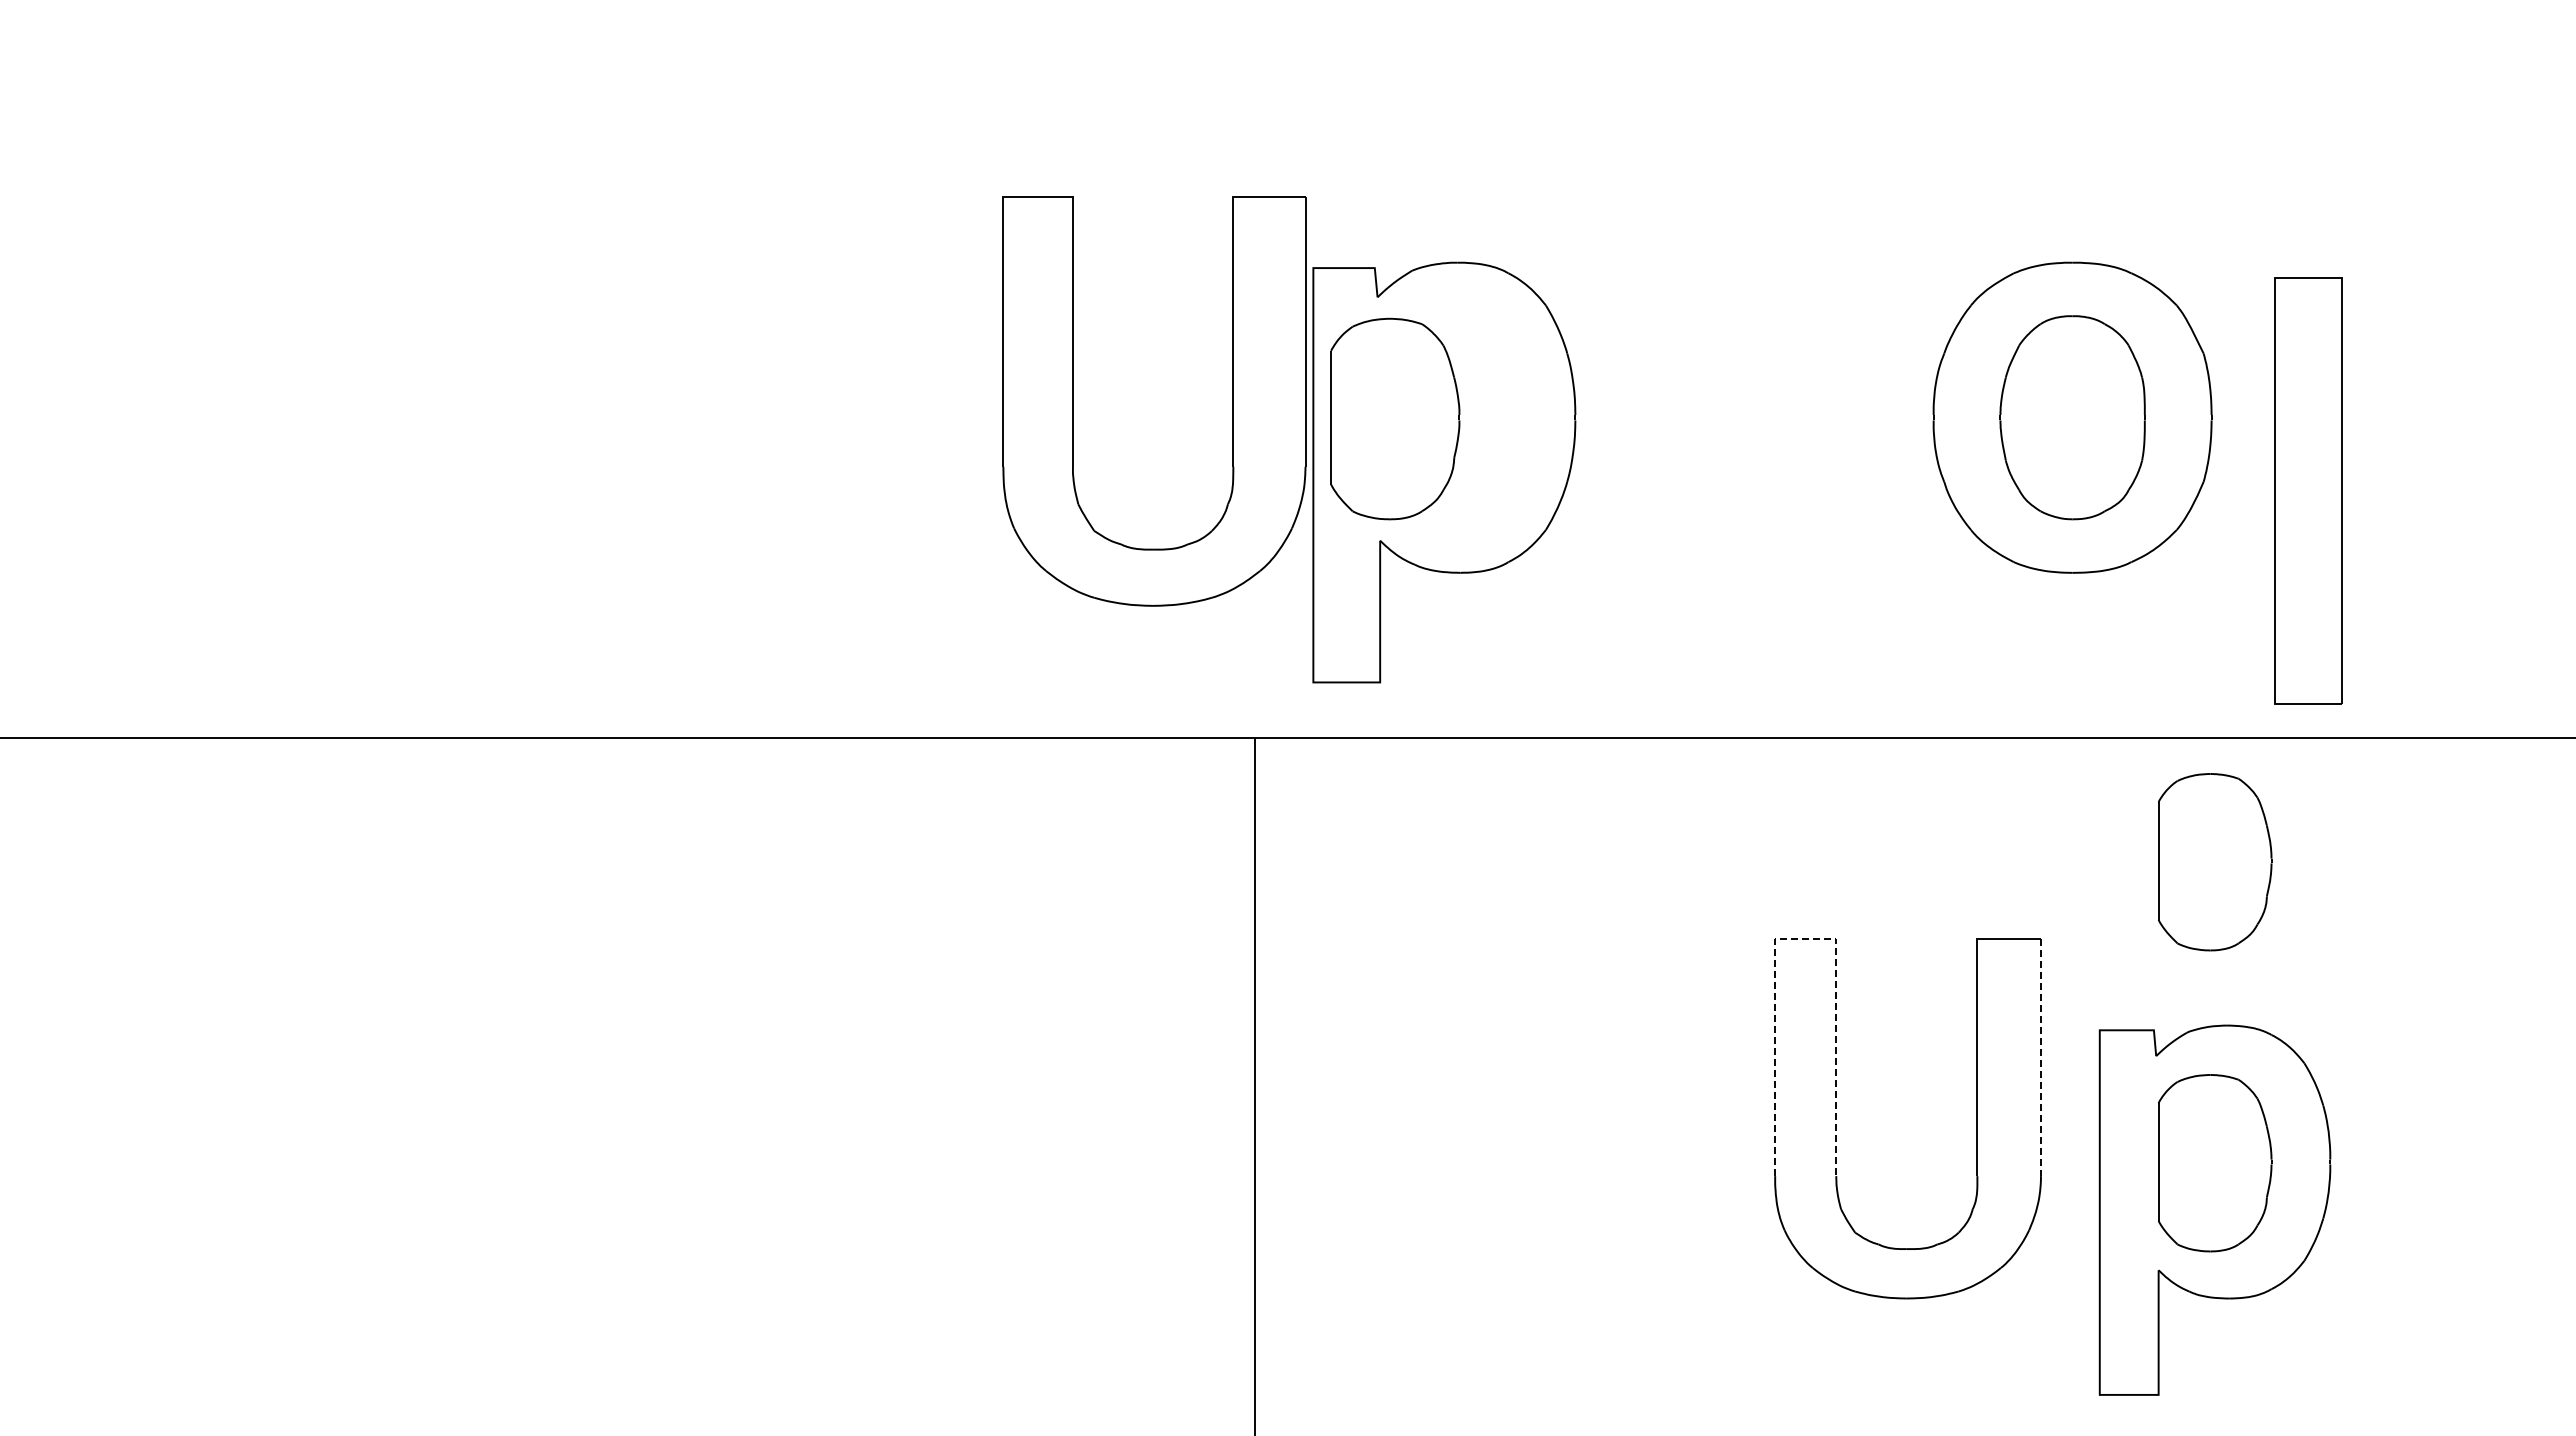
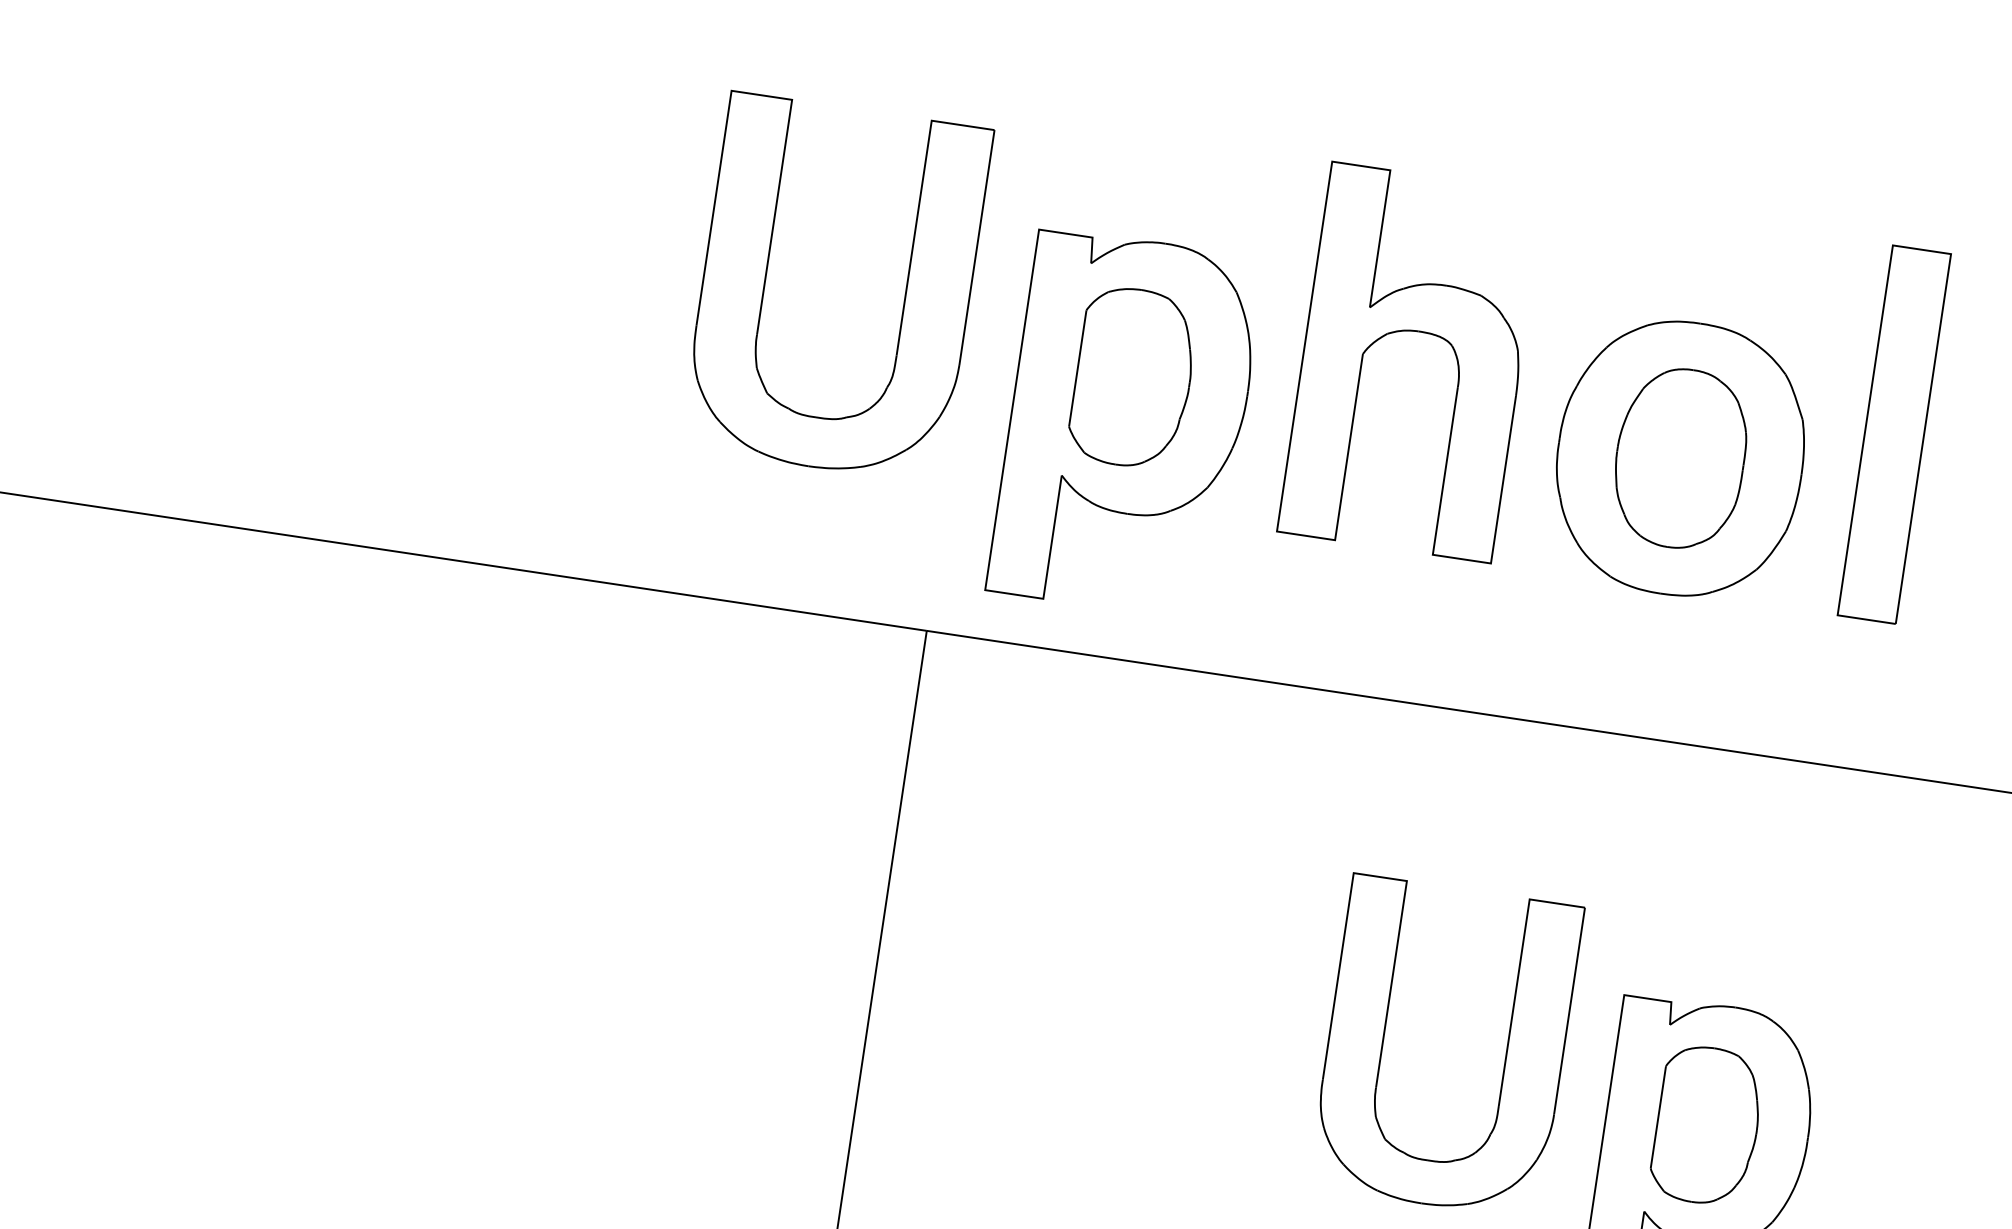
part: (1749, 320) -> (1411, 331), added
part: (1232, 401) -> (904, 298), moved
part: (1395, 418) -> (1133, 377), moved
part: (2308, 490) -> (1894, 434), moved
part: (2215, 862) -> (1746, 864), removed
line: (1805, 938) -> (1380, 876), dashed -> solid
line: (2040, 1057) -> (1569, 1011), dashed -> solid

